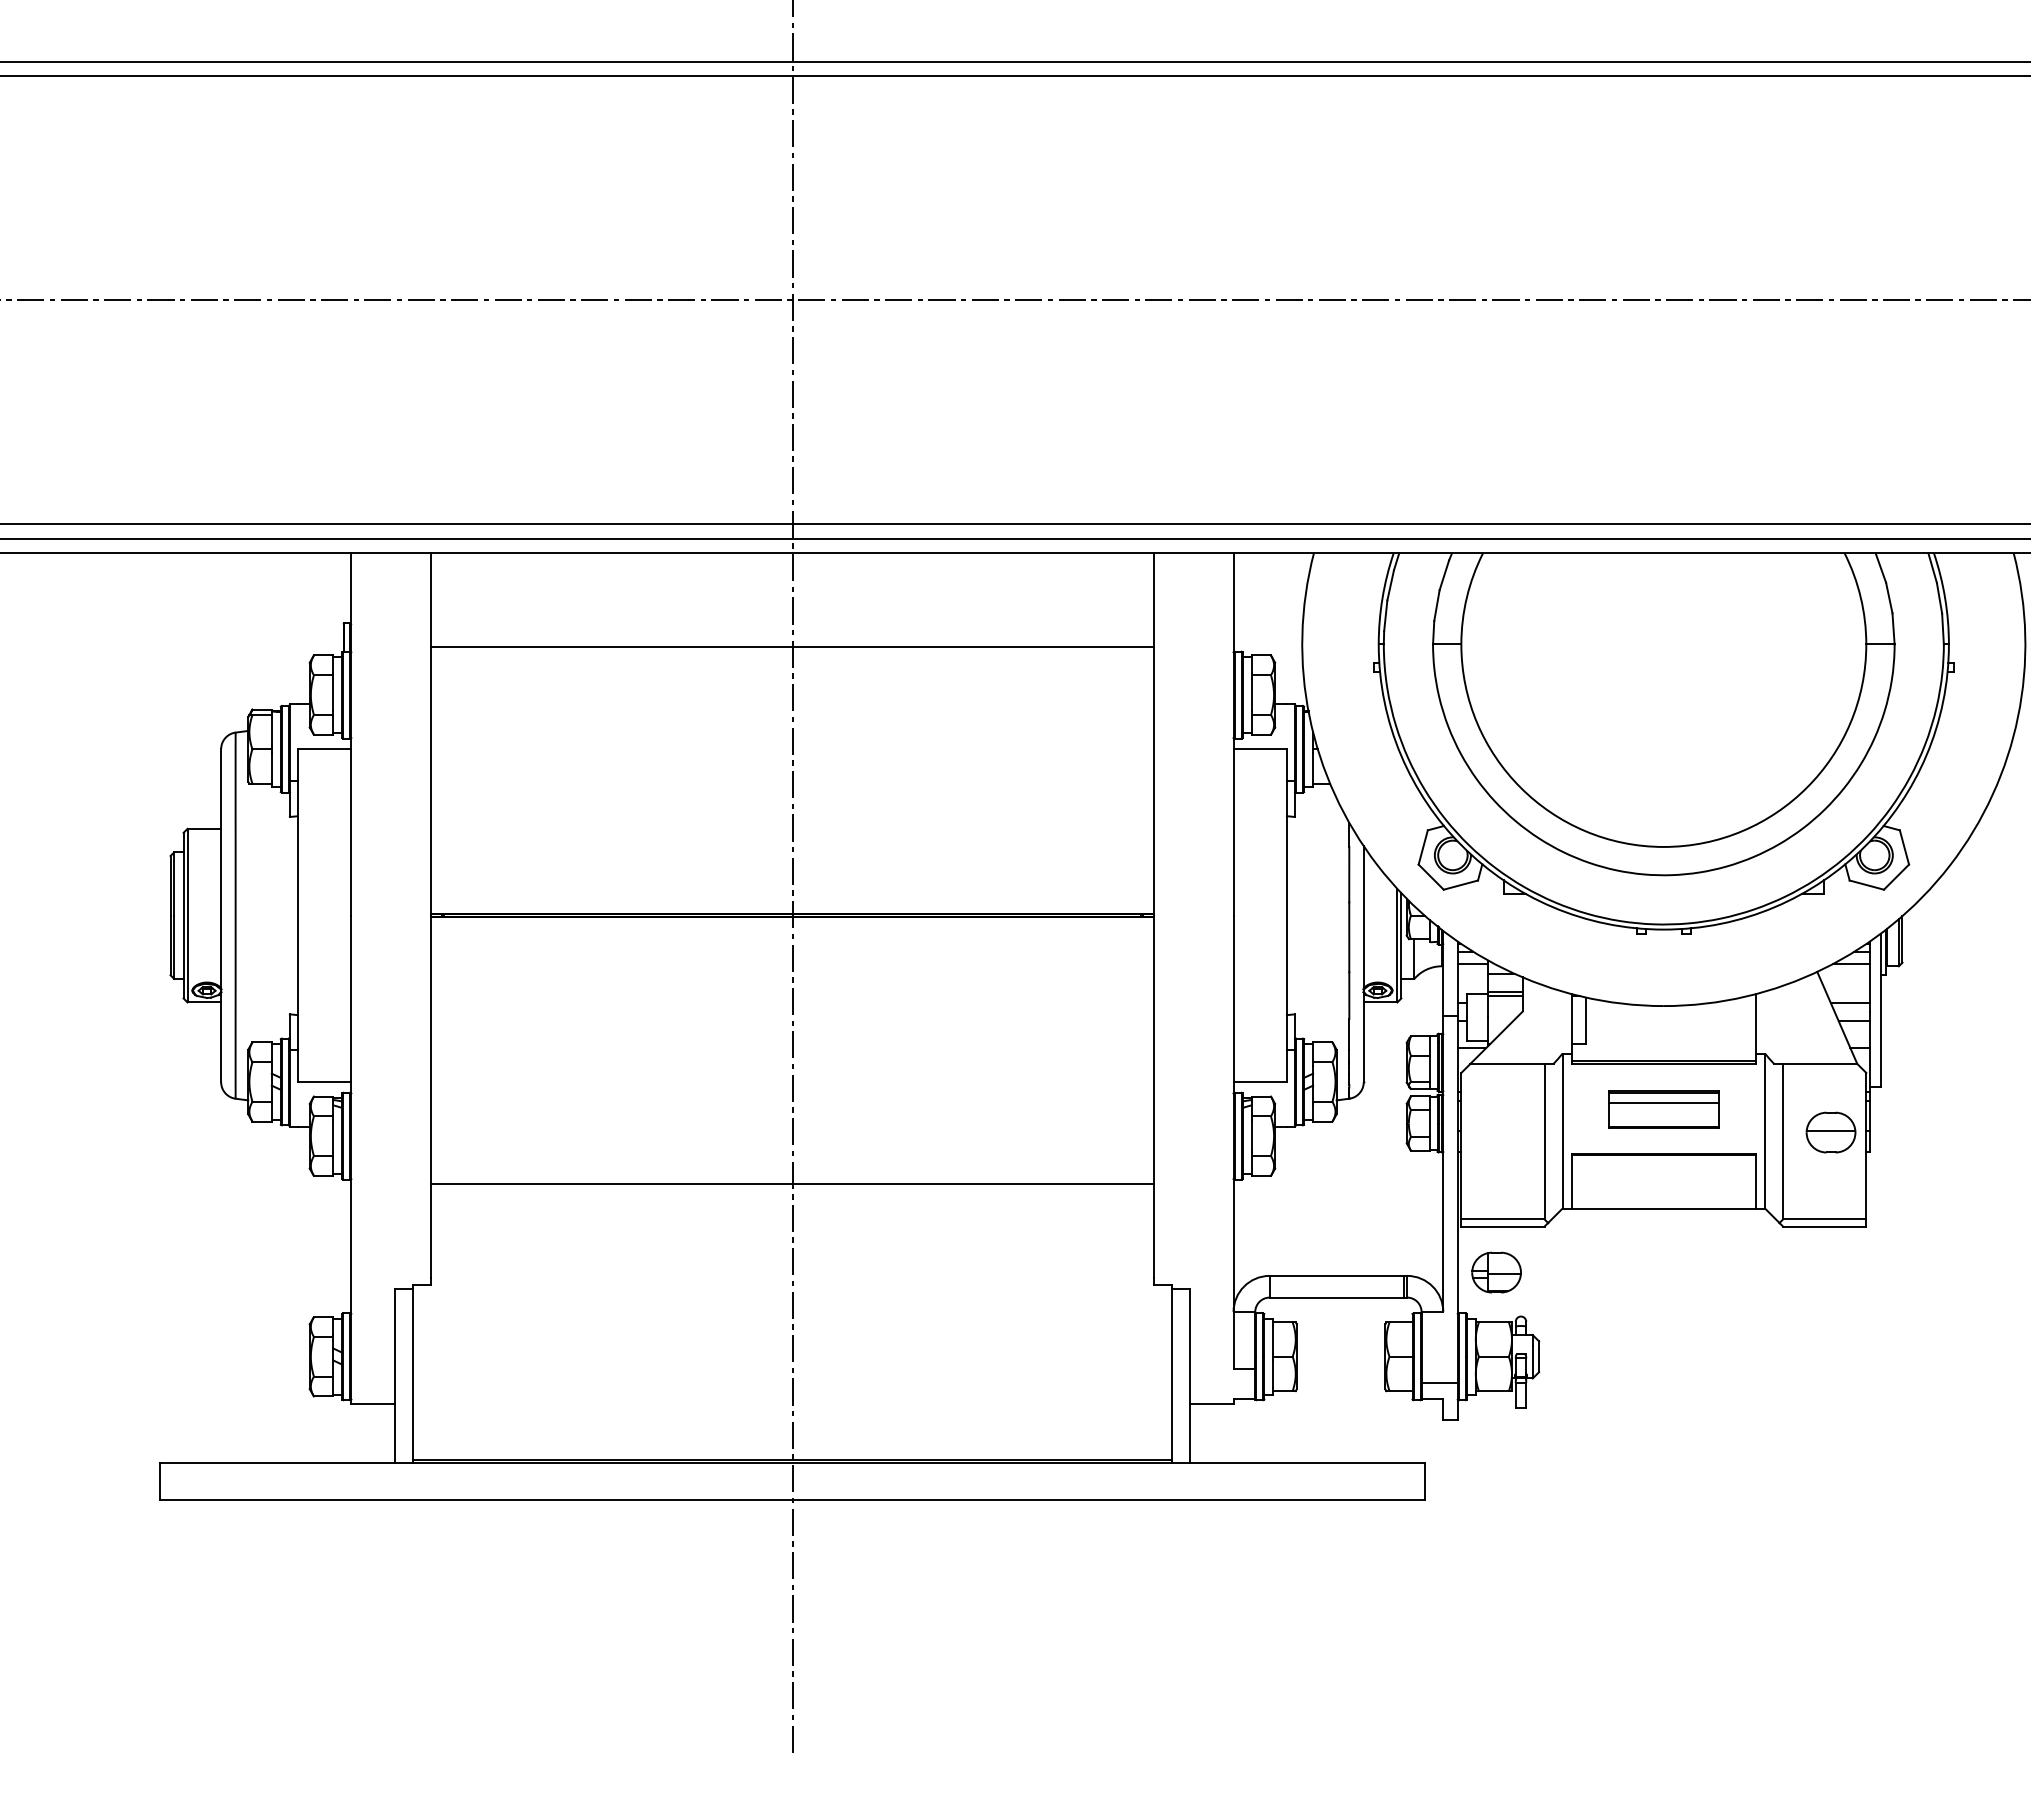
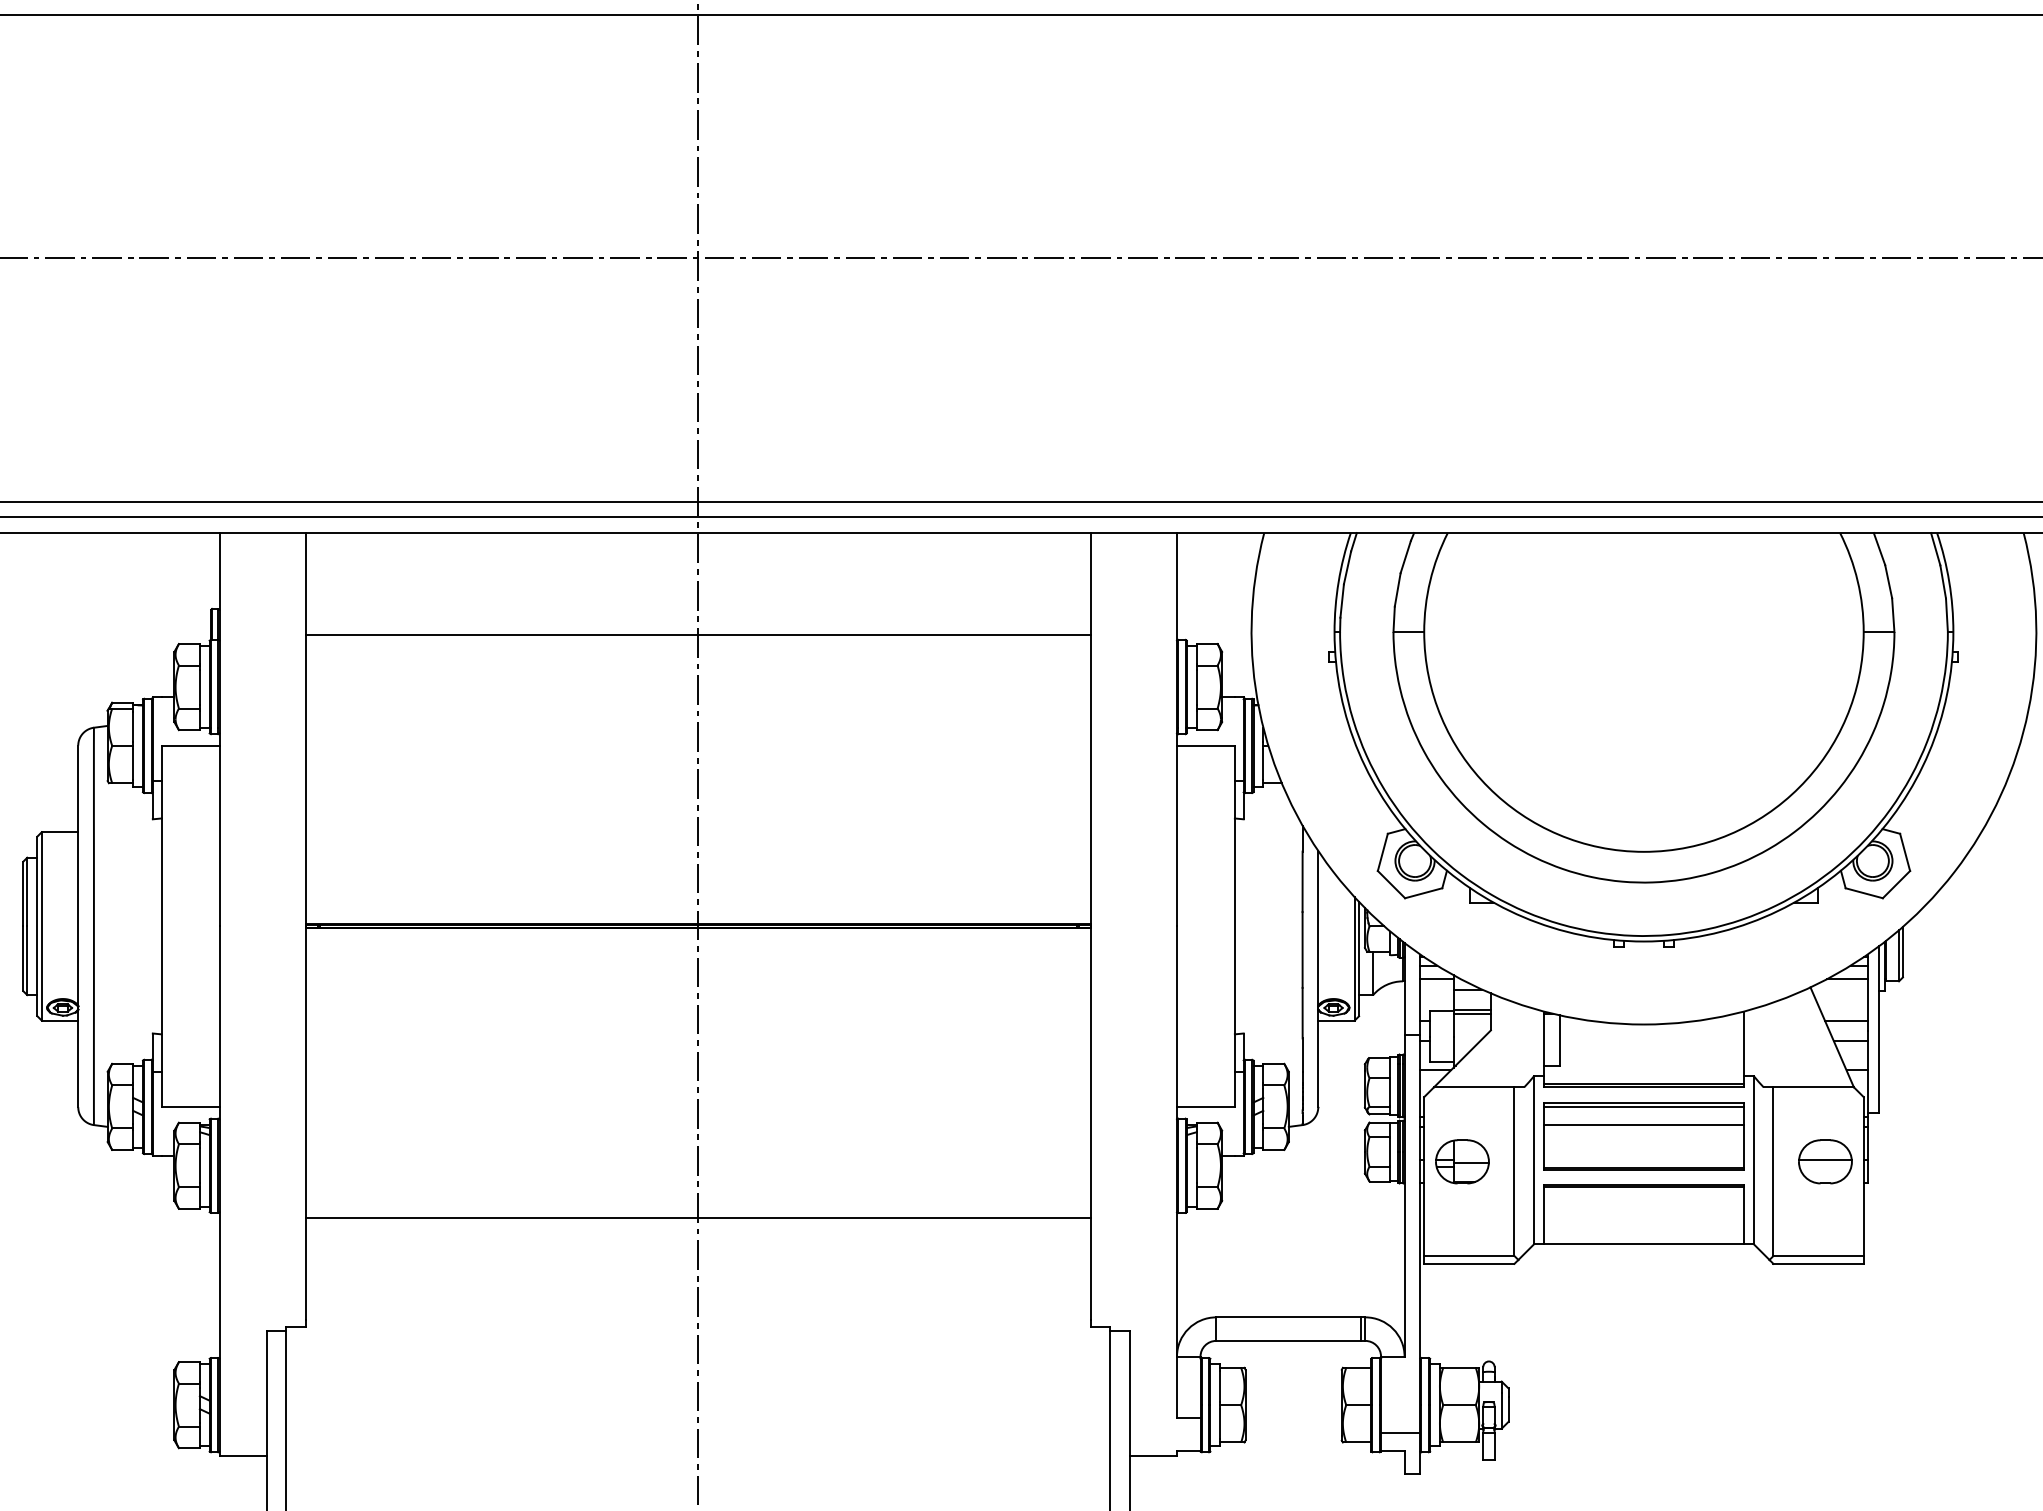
part: (1663, 1108) -> (1643, 1135), size x1.67
part: (1496, 1272) -> (1462, 1161), moved

